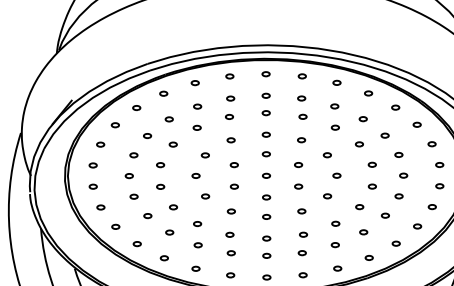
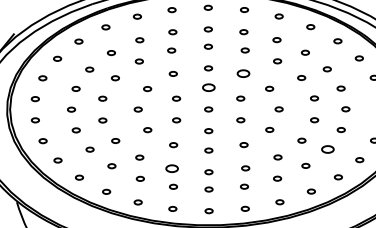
part: (301, 140) -> (243, 74), size x1.6
part: (265, 154) -> (207, 88), size x1.6
part: (384, 215) -> (326, 149), size x1.6
part: (229, 234) -> (171, 168), size x1.6

